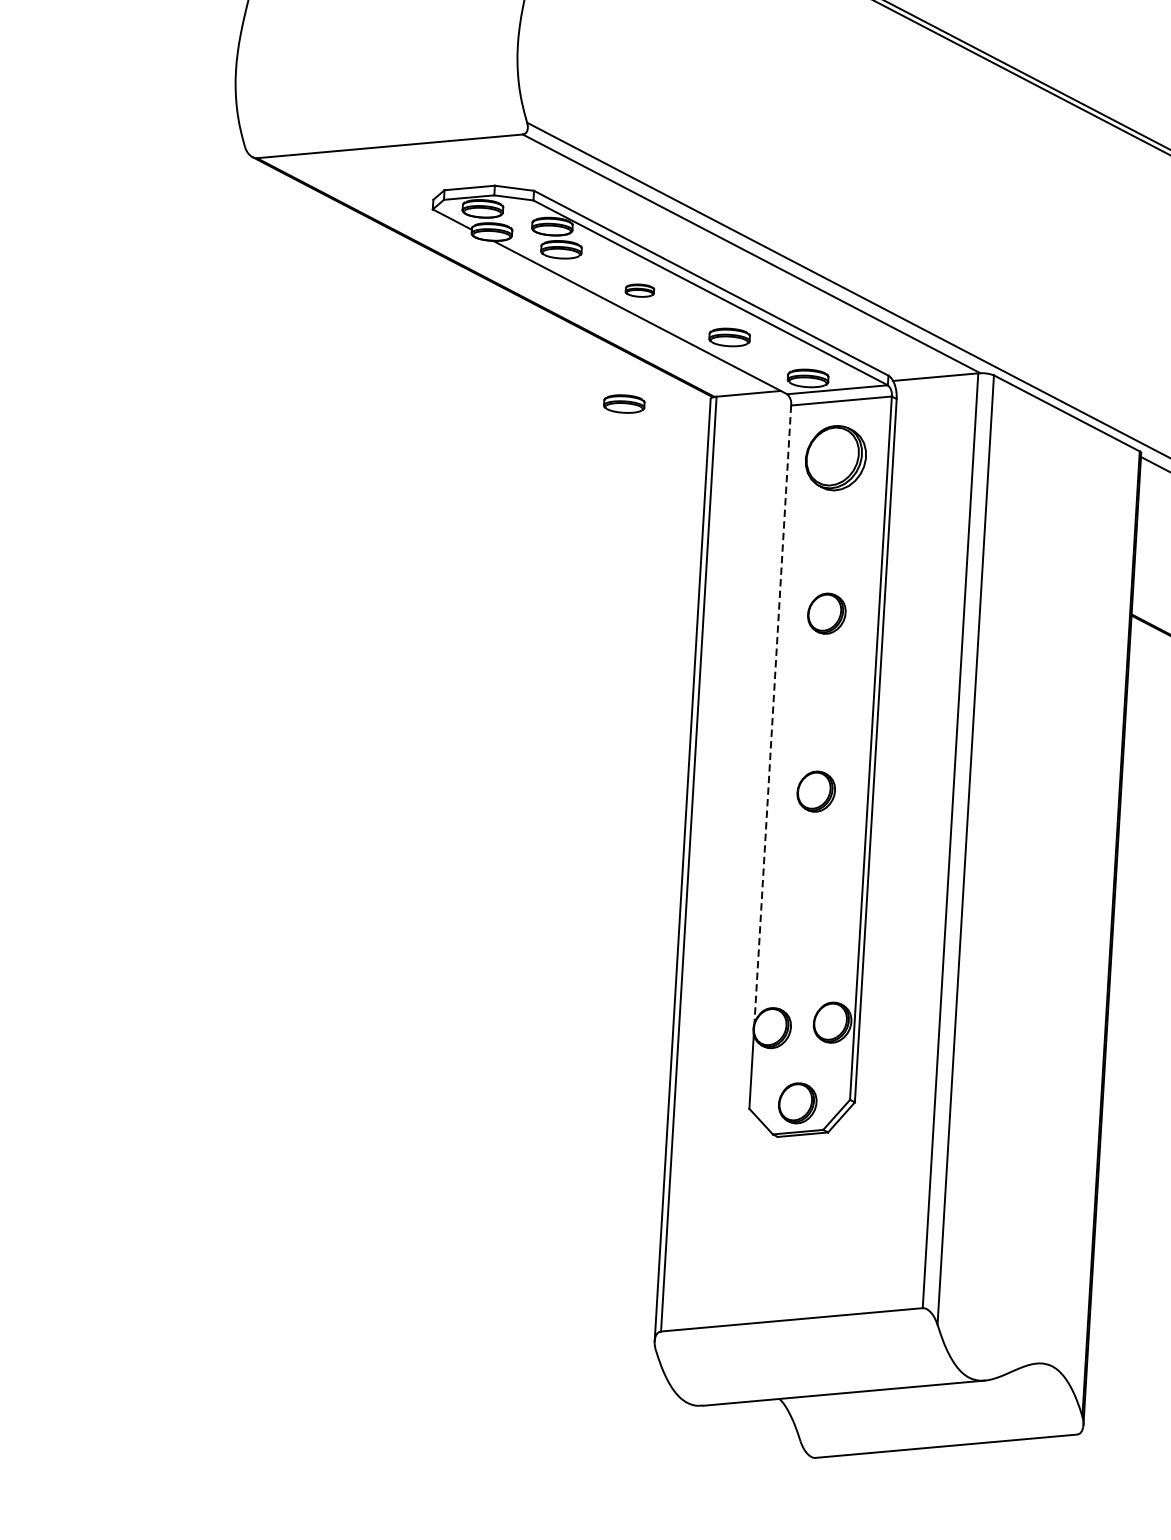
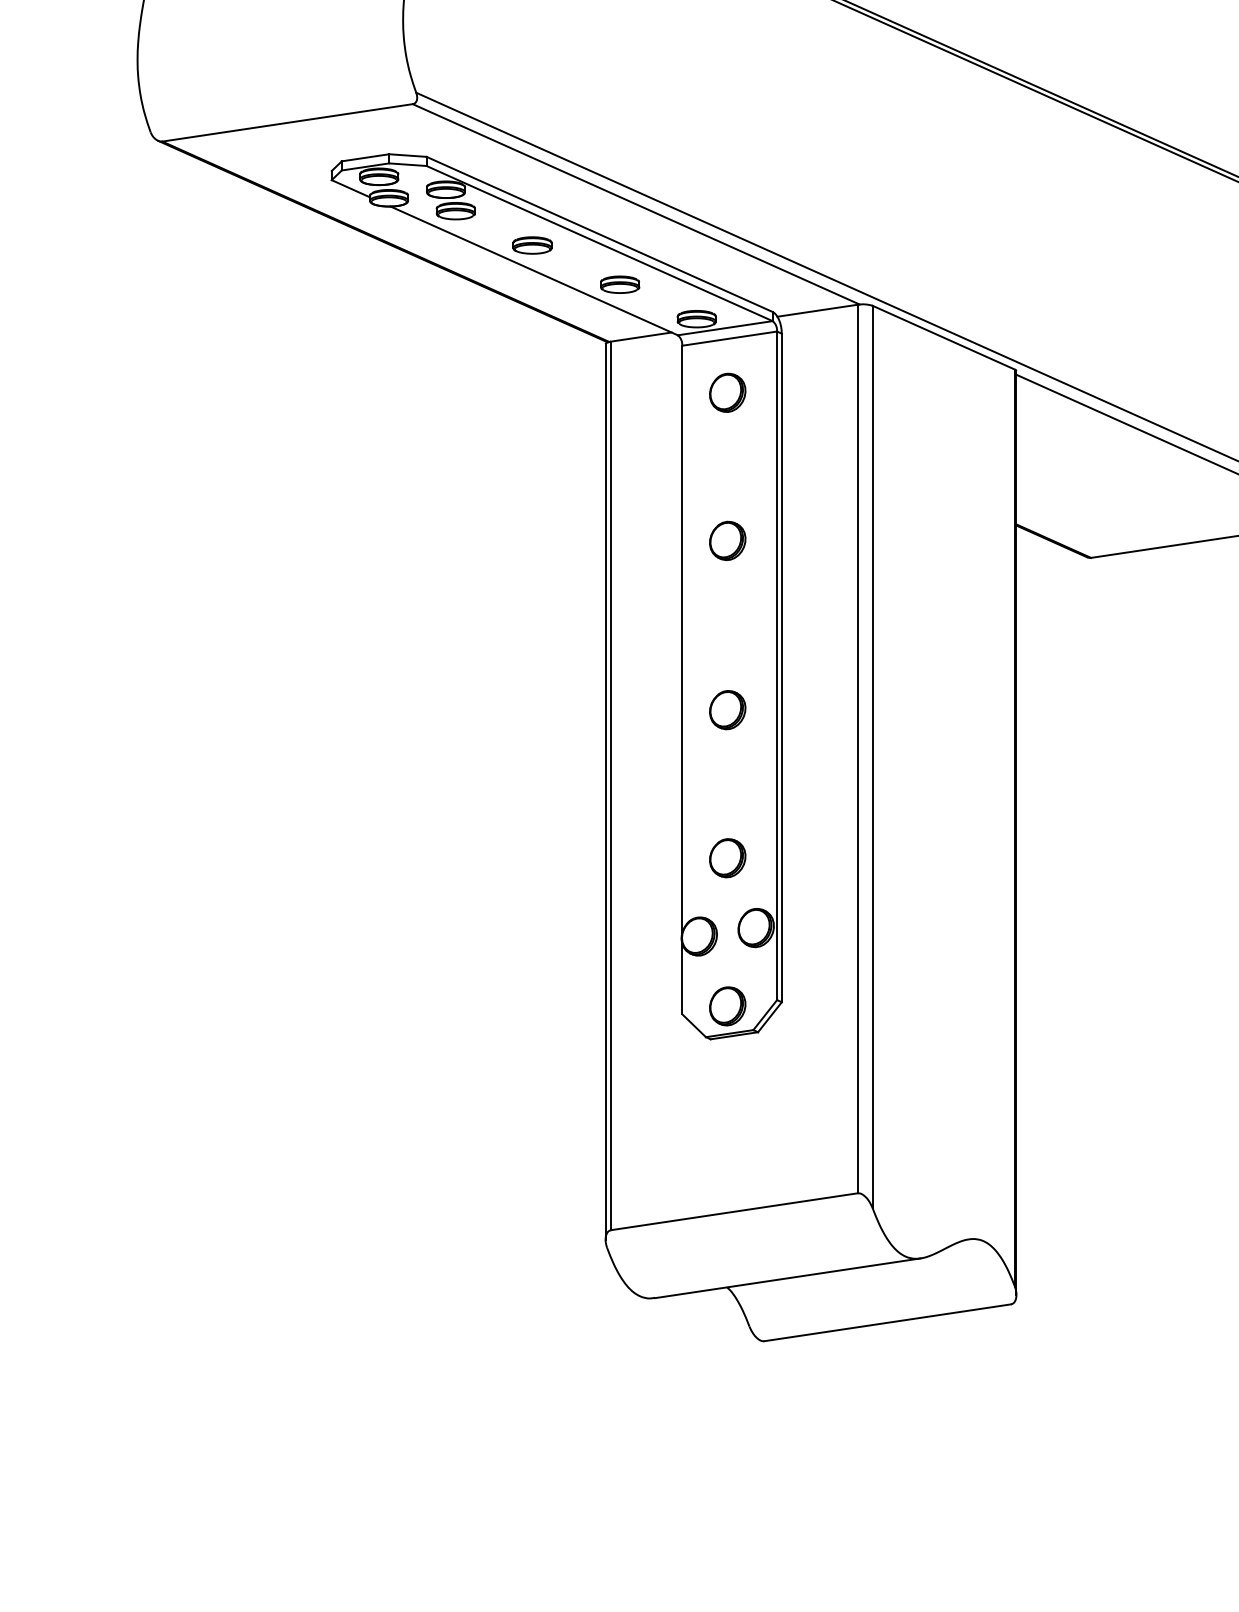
part: (639, 290) -> (532, 245), size x1.43
part: (624, 403) -> (524, 353), removed
part: (835, 457) -> (727, 392), size x0.62
line: (773, 714) -> (682, 639), dashed -> solid
part: (806, 947) -> (727, 858), added

